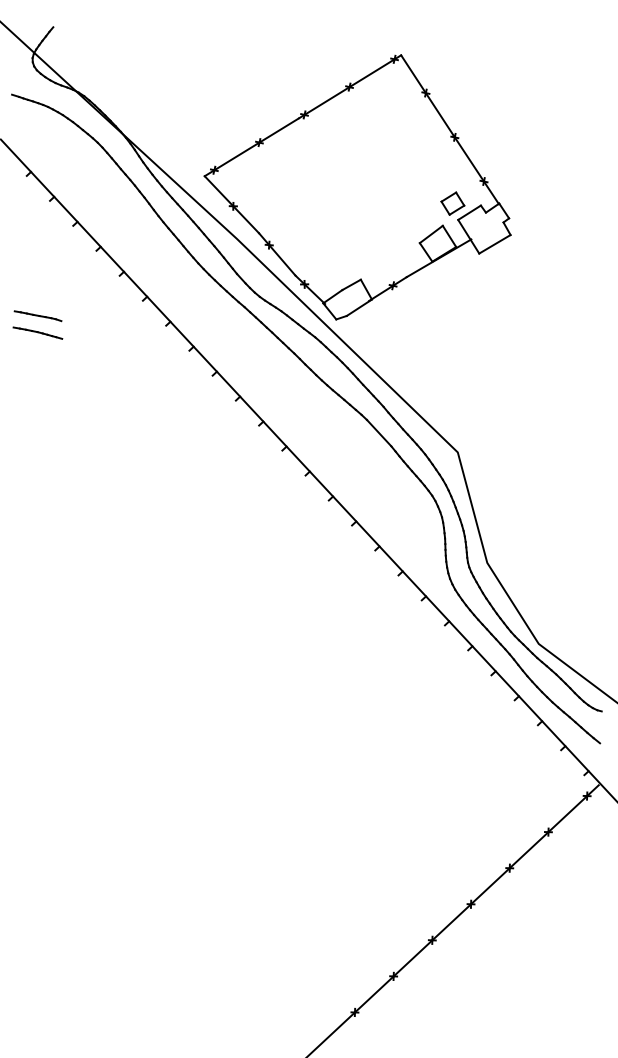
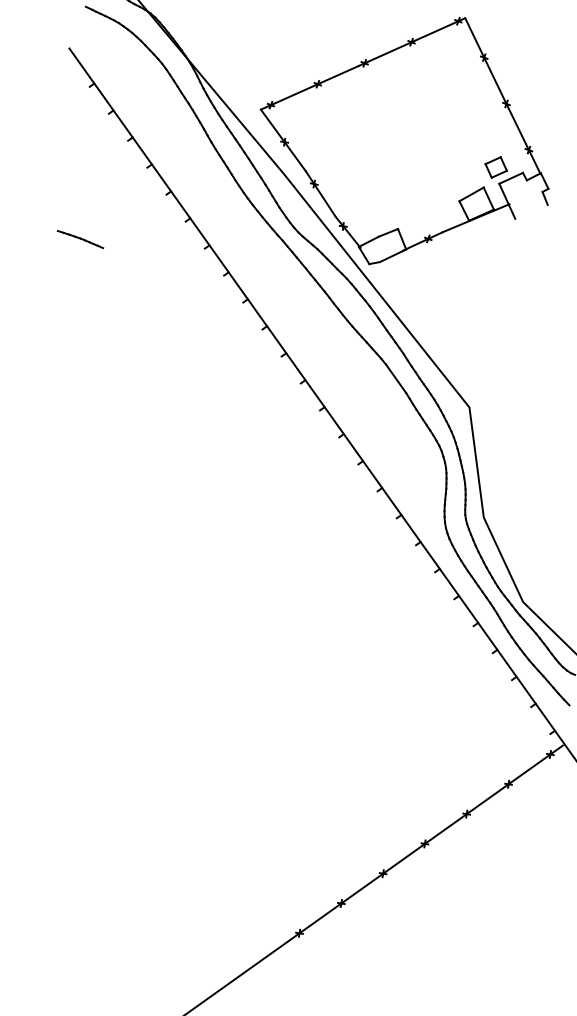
line: (494, 244) -> (531, 212), removed
part: (37, 316) -> (82, 223), removed

